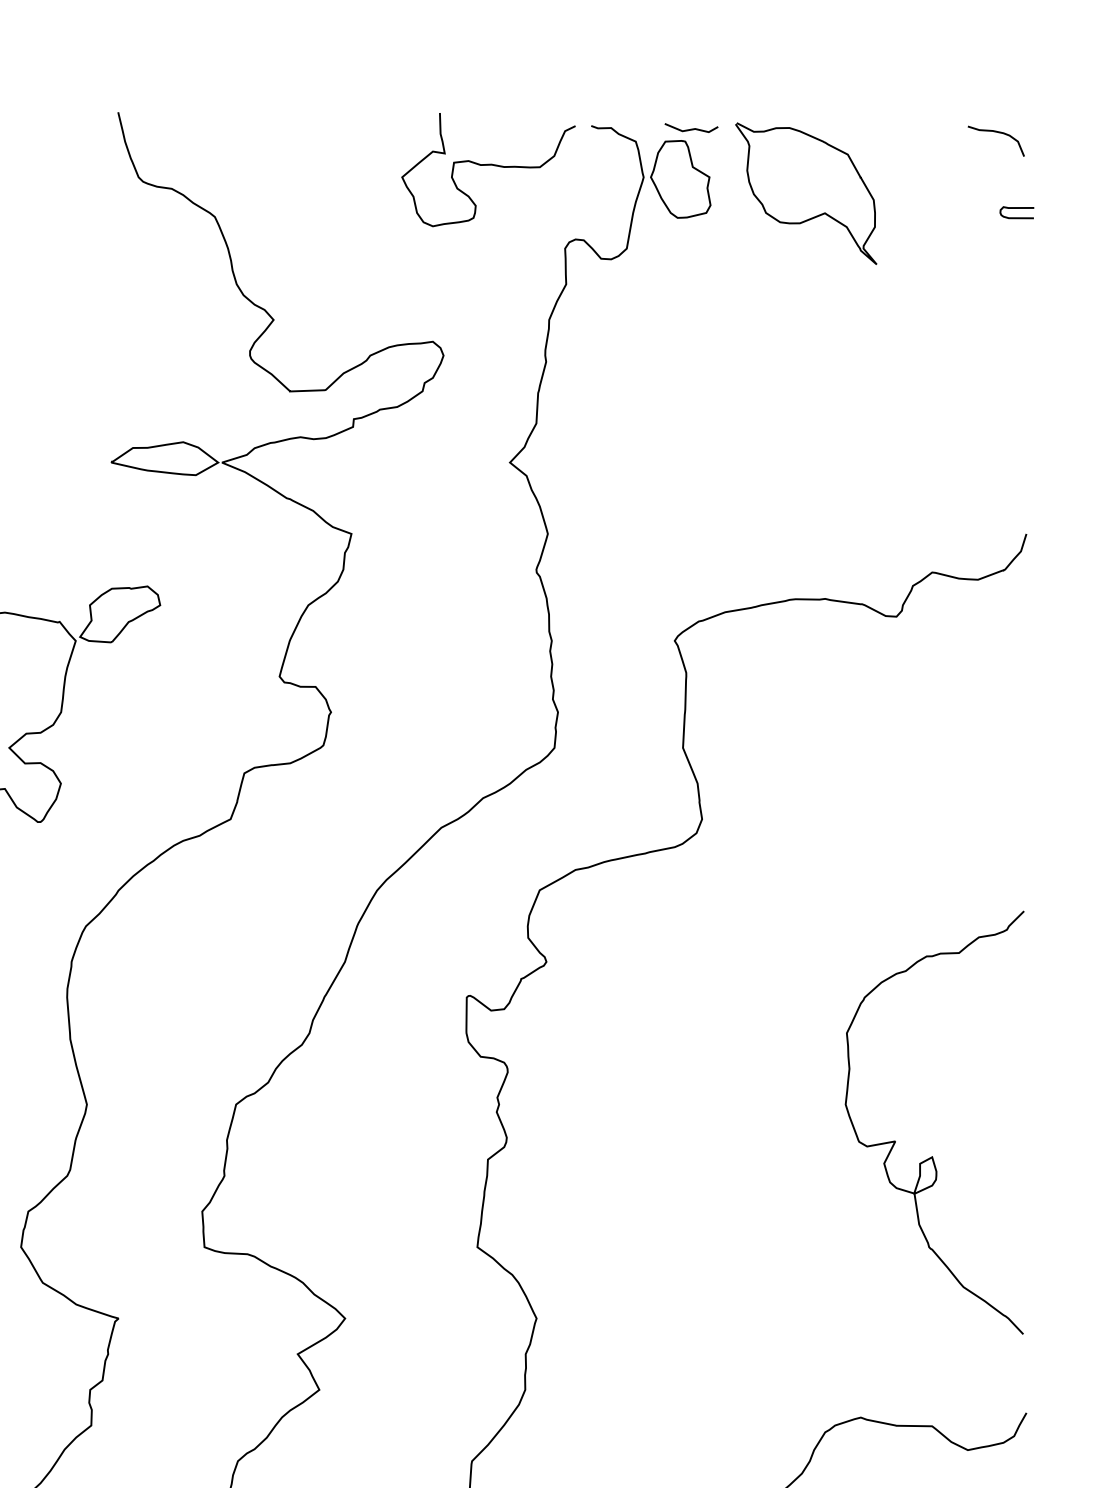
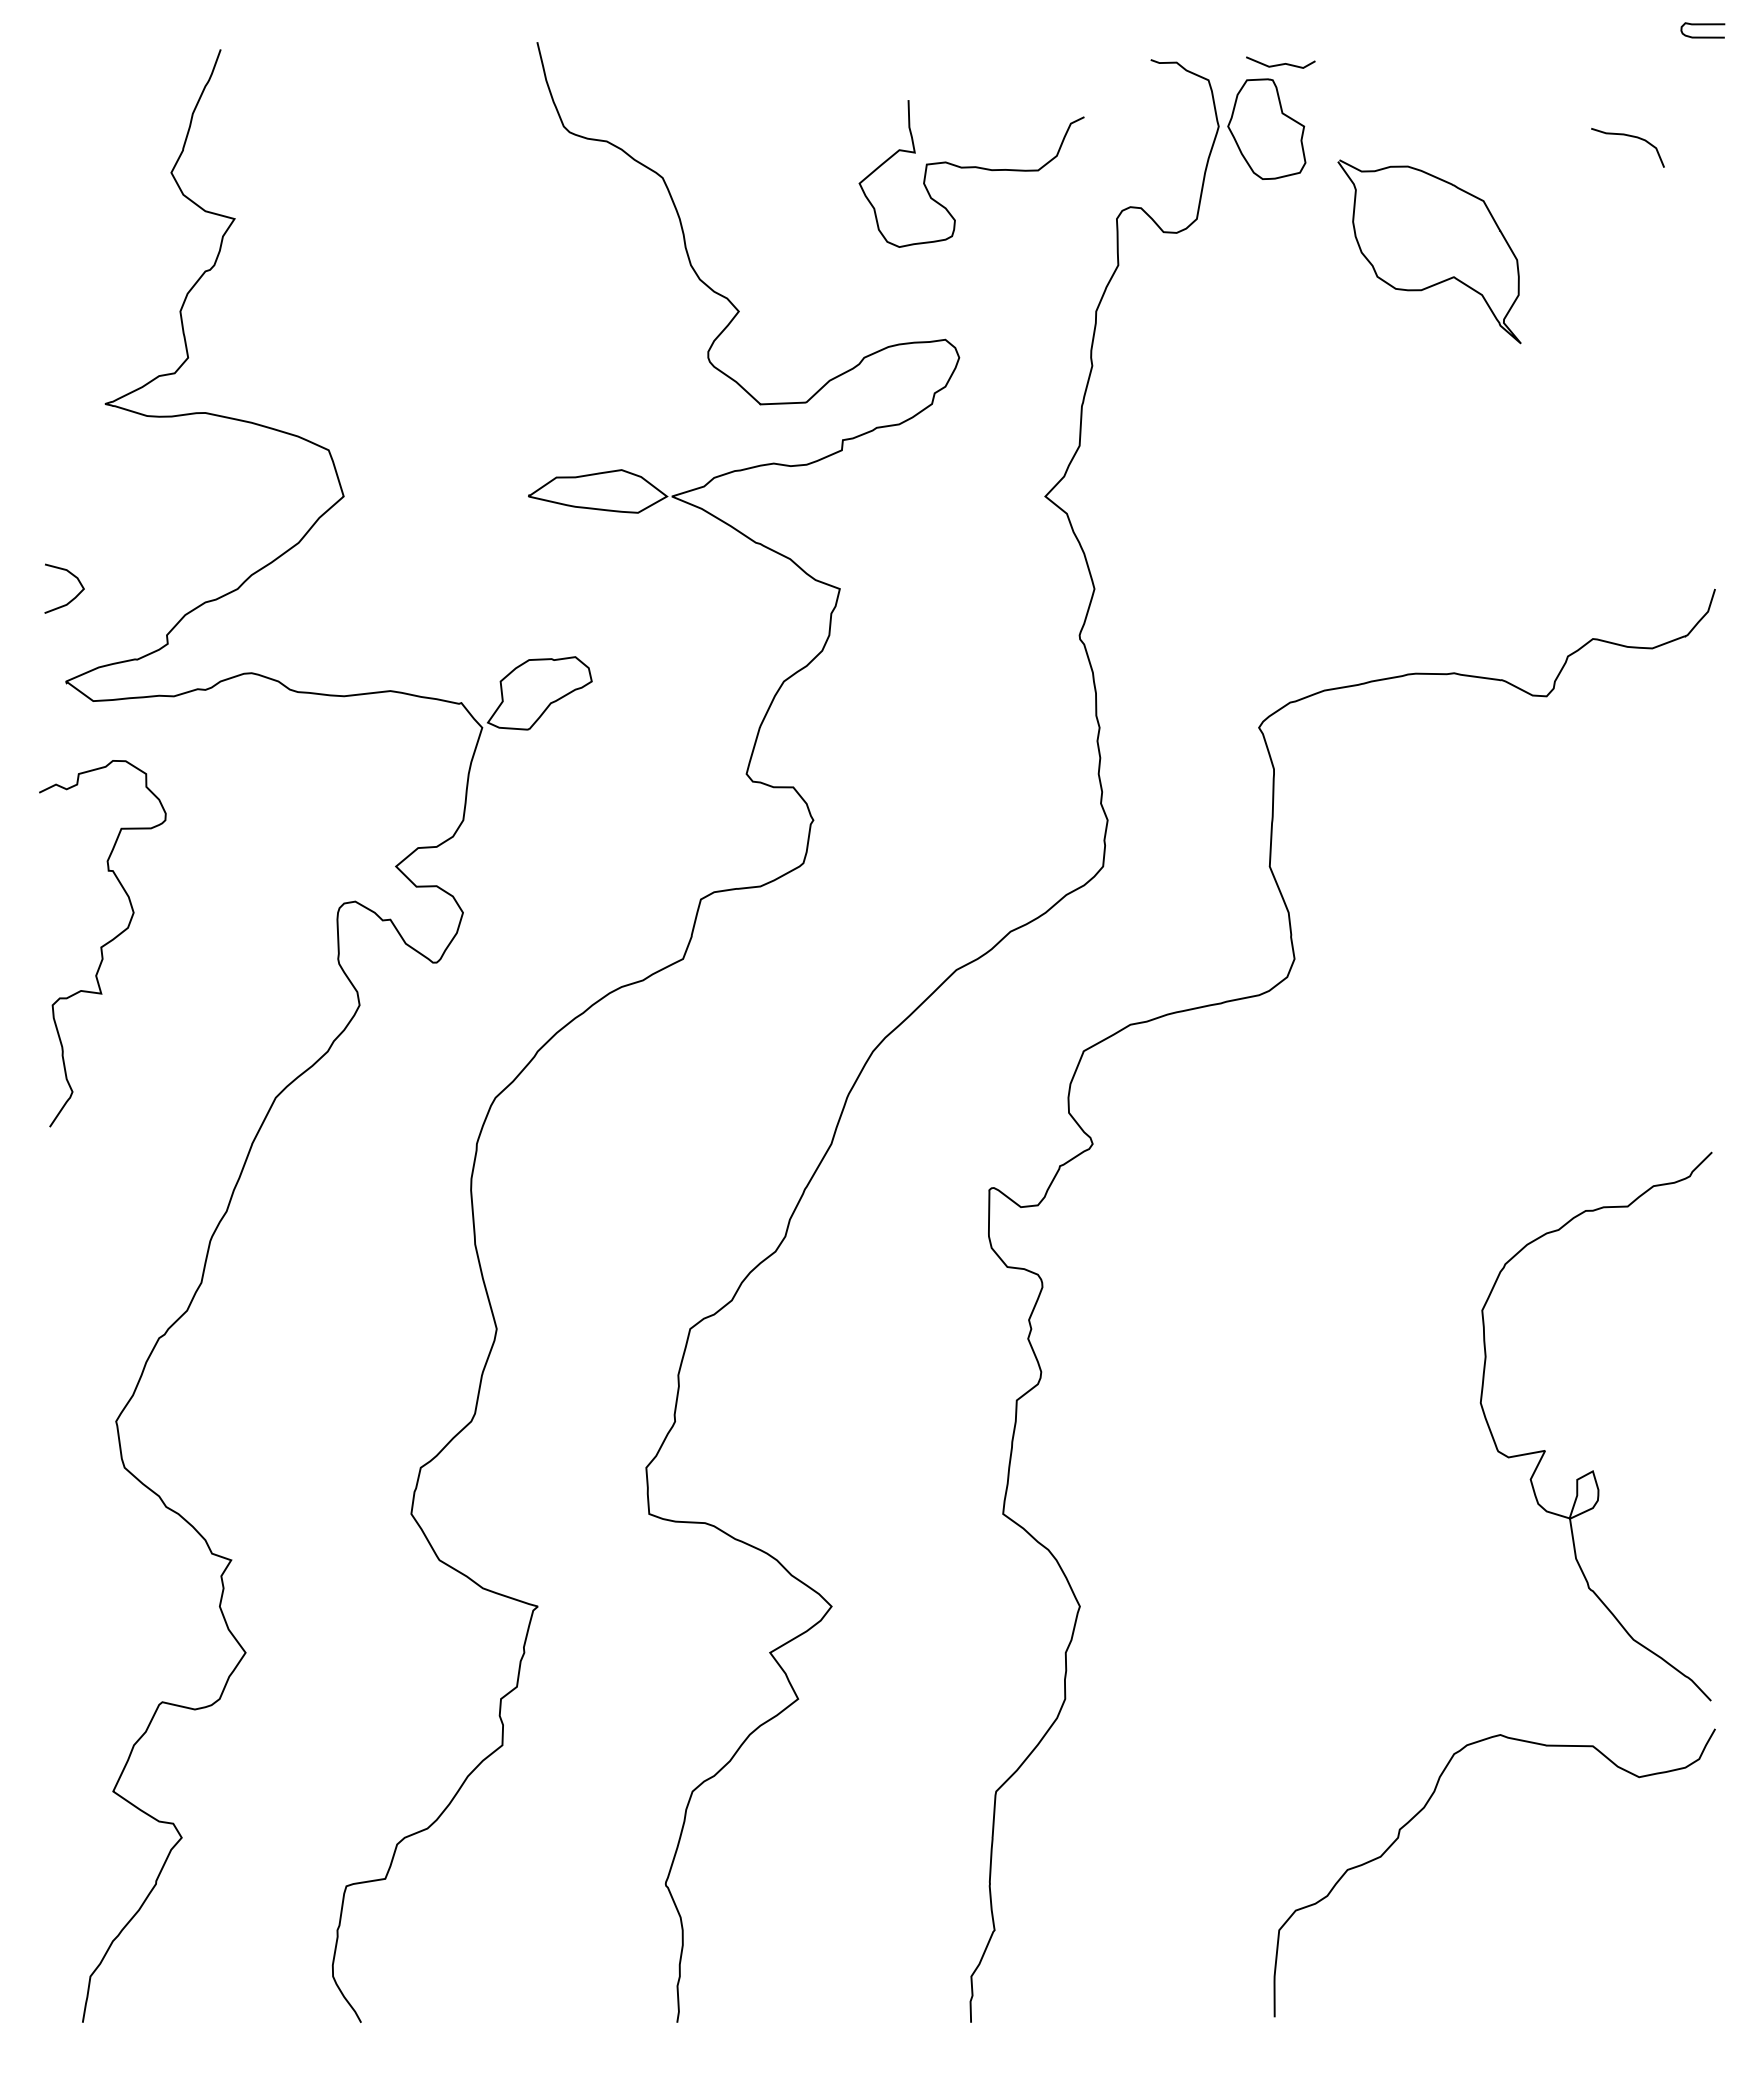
curve: (995, 132) -> (1627, 136), moved
curve: (488, 165) -> (971, 168), moved
curve: (1016, 208) -> (1702, 25), moved
curve: (816, 215) -> (1442, 280), moved
curve: (932, 1156) -> (1593, 1470), moved

